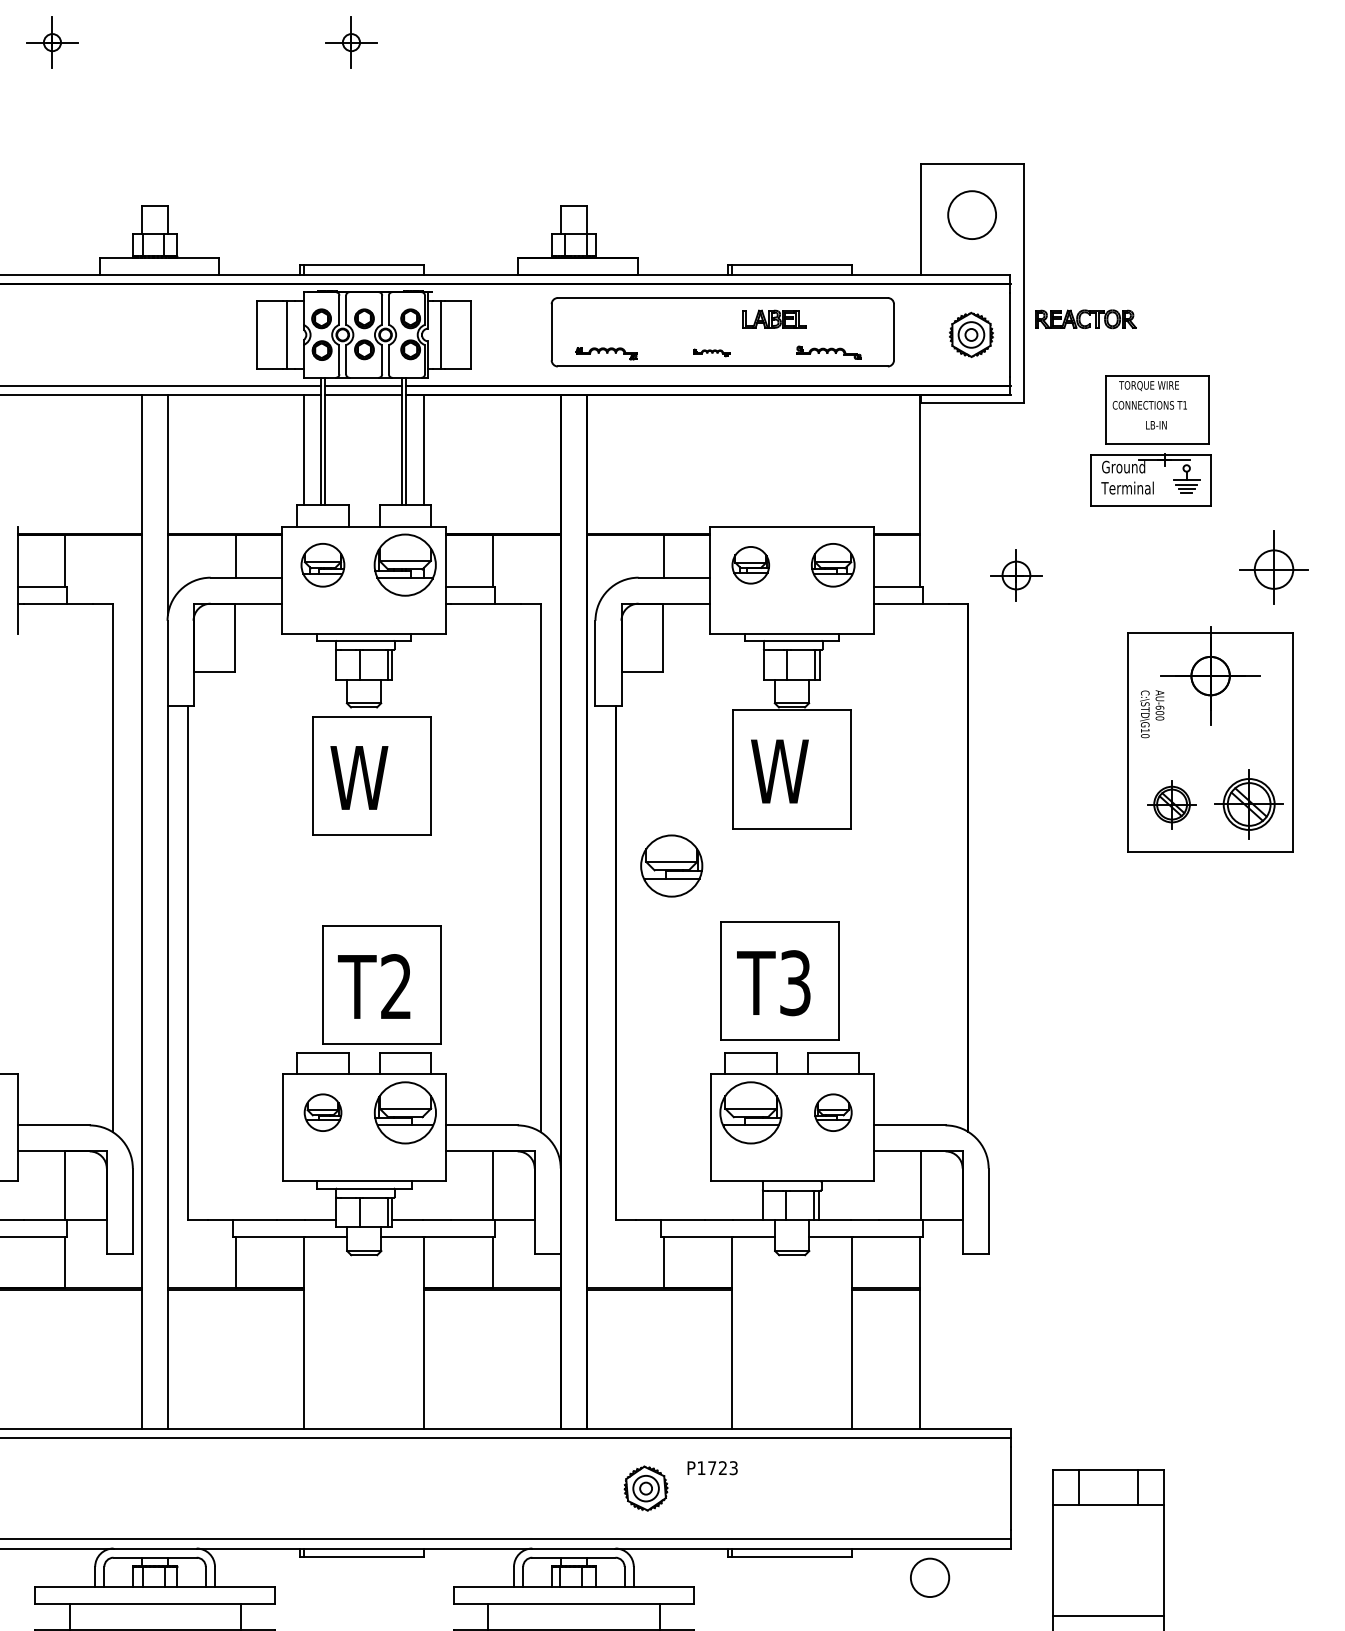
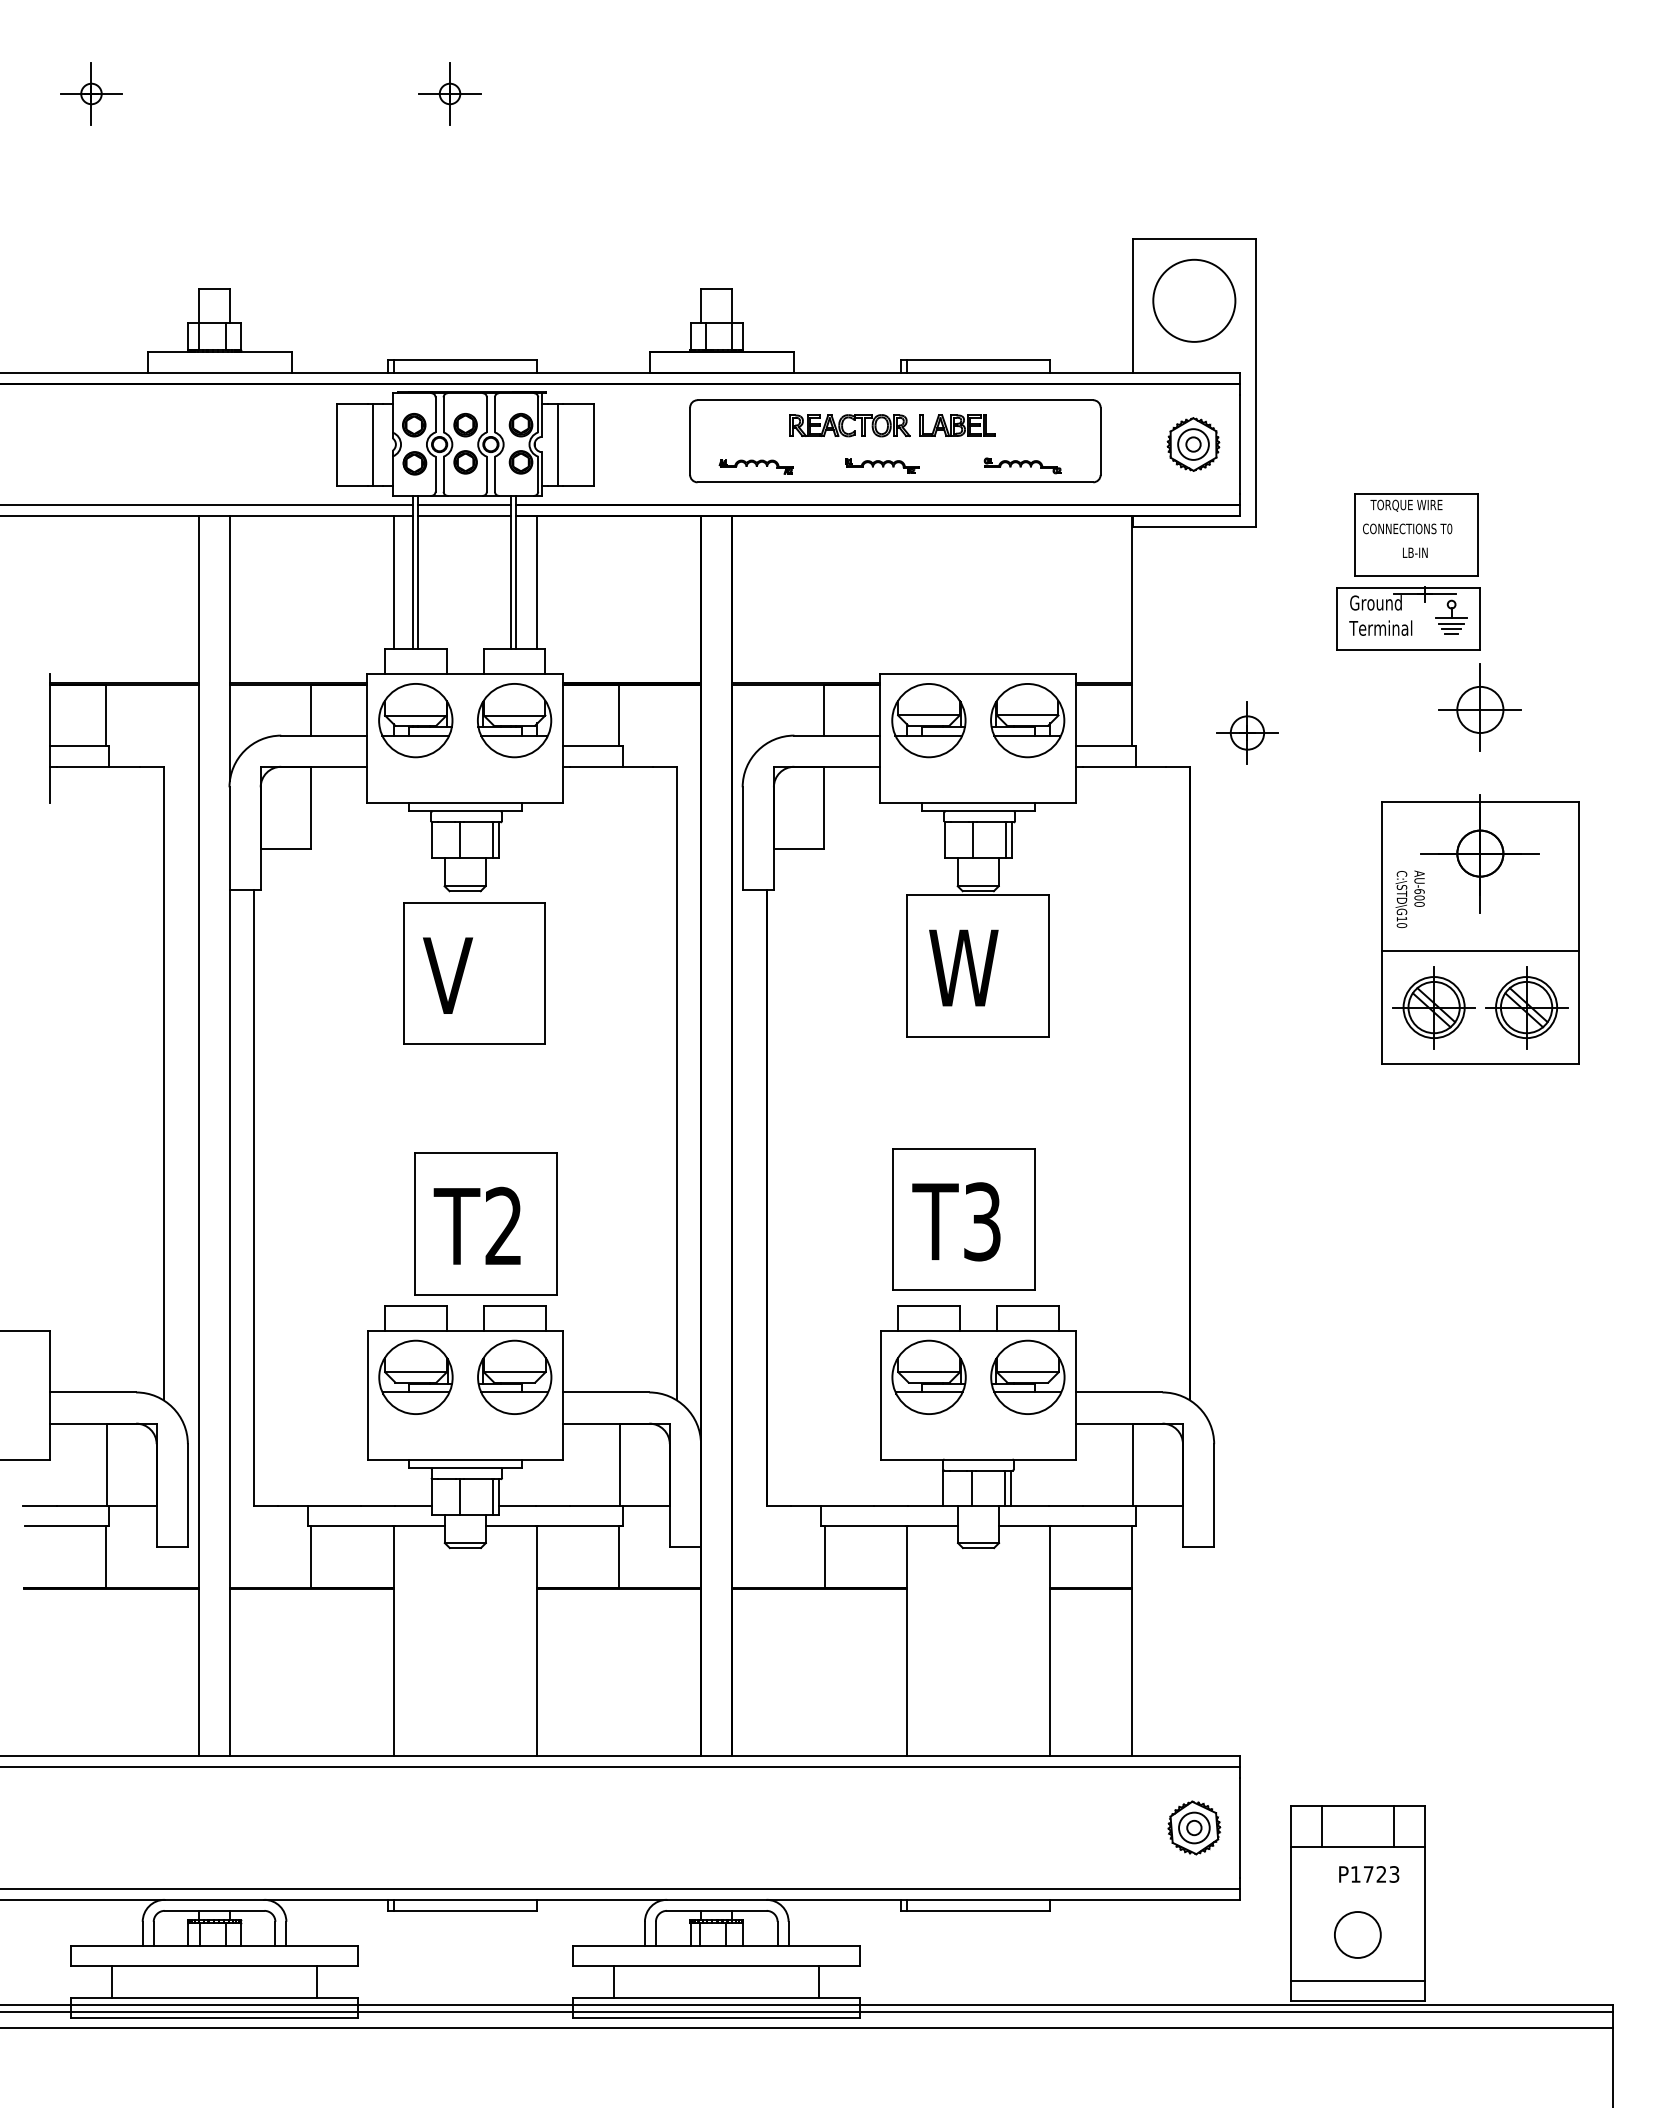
circle: (972, 214) -> (1194, 300), size x1.43
part: (1087, 314) -> (851, 419), moved
part: (712, 352) -> (882, 465), size x1.67
text: (1184, 404) -> (1449, 528), T1 -> T0
part: (322, 565) -> (415, 720), size x1.43
part: (750, 565) -> (928, 720), size x1.67
part: (833, 565) -> (1027, 720), size x1.43
part: (1273, 567) -> (1479, 707), moved
line: (1210, 757) -> (1480, 951), added
text: (358, 777) -> (458, 975), W -> V
part: (1171, 804) -> (1433, 1007), size x1.43
part: (671, 865) -> (833, 1080), removed
part: (322, 1112) -> (415, 1376), size x1.67
part: (833, 1112) -> (1027, 1376), size x1.67
text: (712, 1468) -> (1369, 1874), moved
part: (646, 1488) -> (1194, 1827), moved
circle: (929, 1577) -> (1357, 1934), moved

